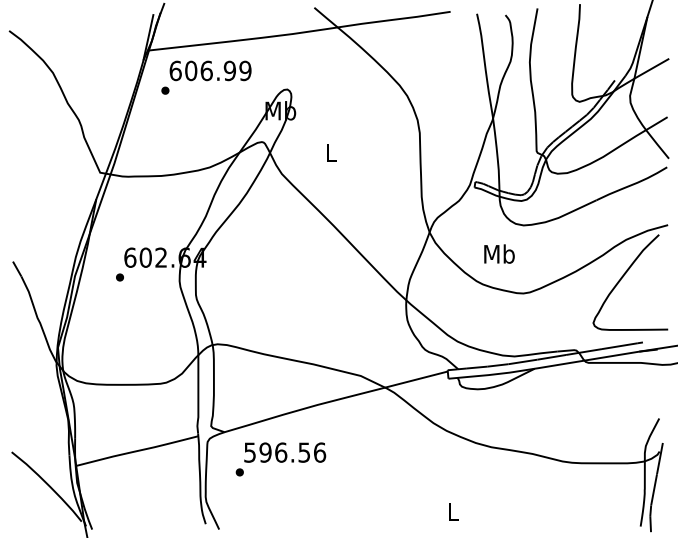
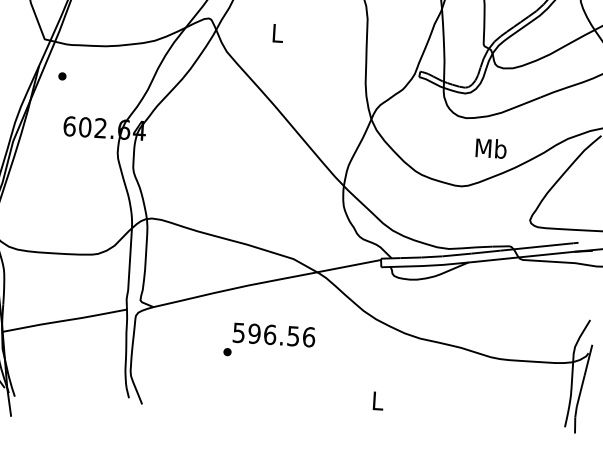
text: (499, 253) -> (491, 147), moved
part: (119, 277) -> (61, 76), moved
text: (280, 459) -> (269, 341), moved

